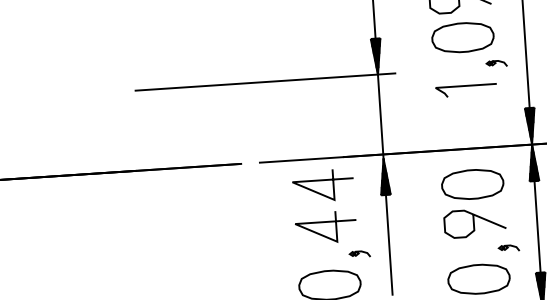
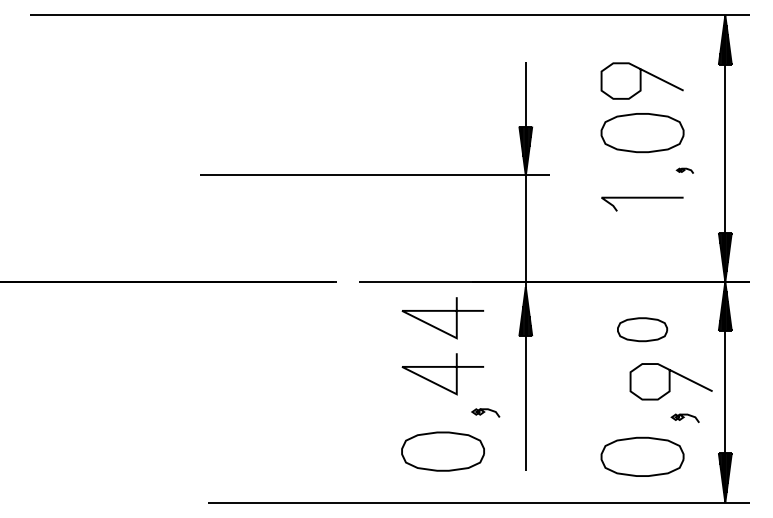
part: (496, 63) -> (684, 170), size x0.6
part: (472, 184) -> (642, 329), size x0.6
curve: (474, 223) -> (670, 381), moved

